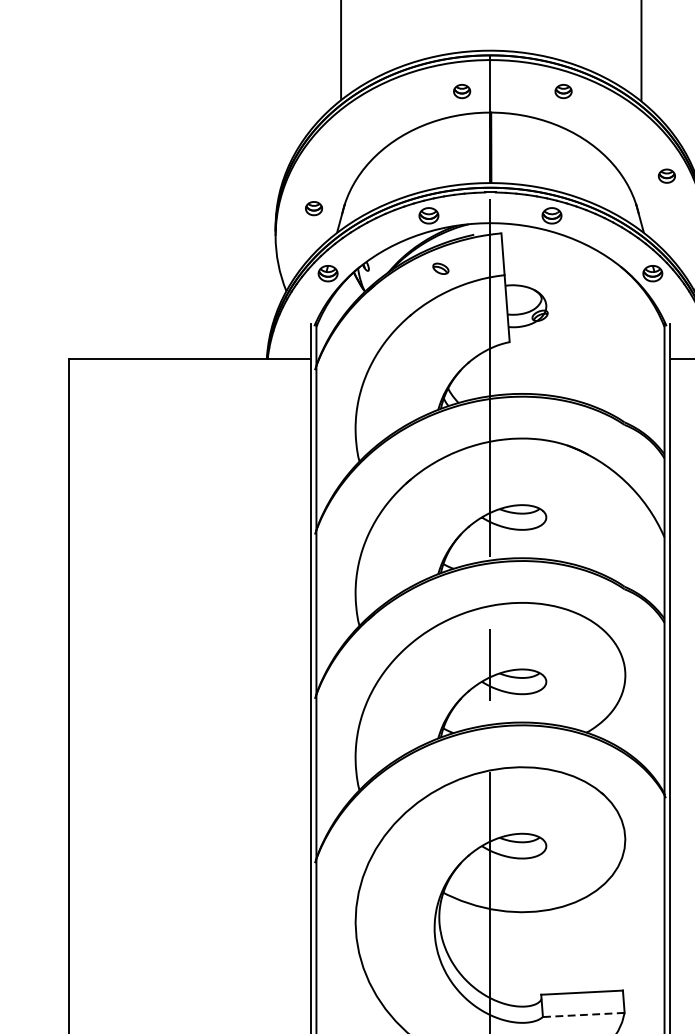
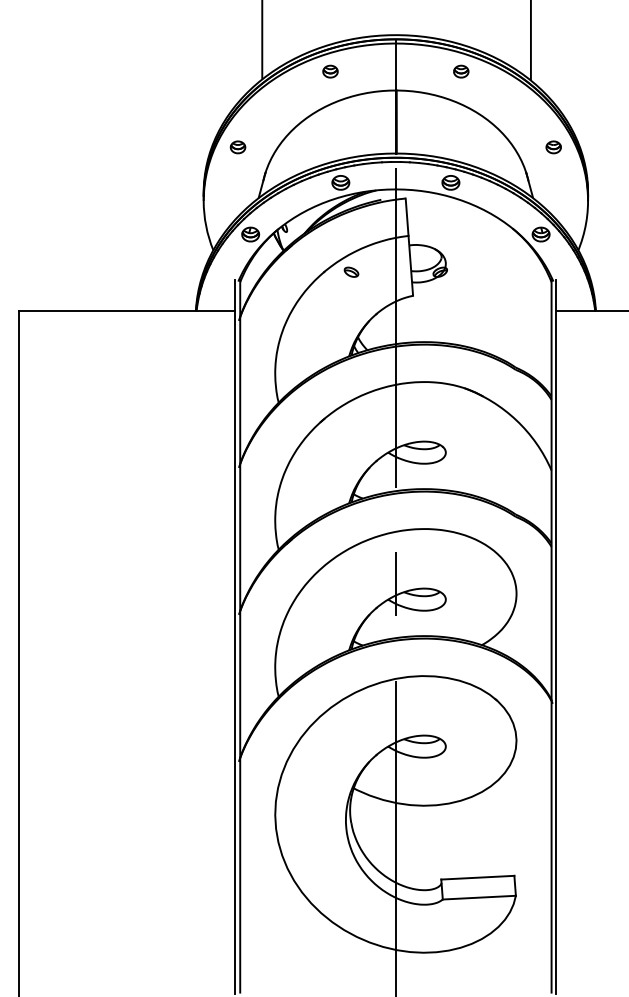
part: (462, 91) -> (330, 71), moved
part: (313, 208) -> (237, 147), moved
part: (440, 267) -> (351, 271), moved
line: (583, 1014) -> (479, 897), dashed -> solid

